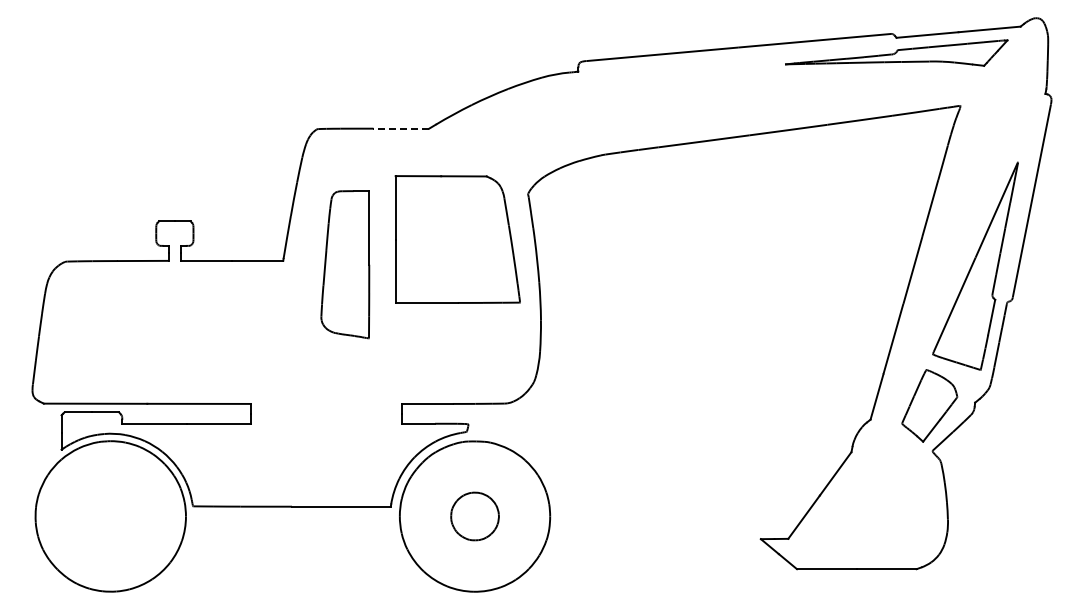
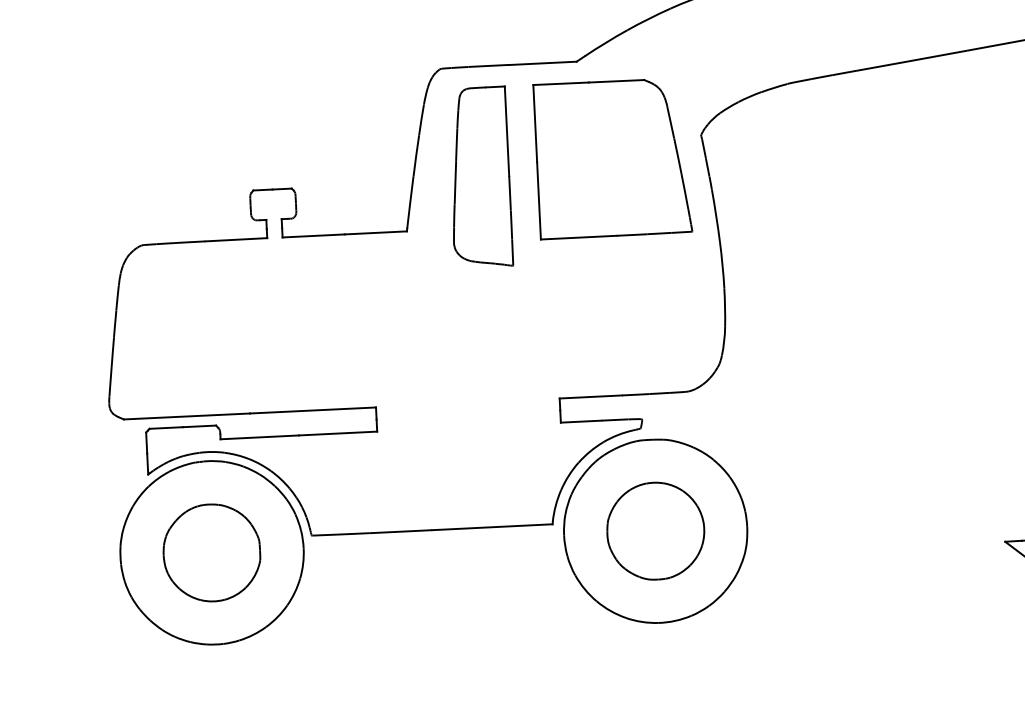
line: (401, 128) -> (543, 63), dashed -> solid
part: (457, 239) -> (612, 158), moved
part: (345, 264) -> (480, 177), moved
part: (110, 516) -> (211, 552), added
part: (474, 516) -> (655, 531), size x1.67

